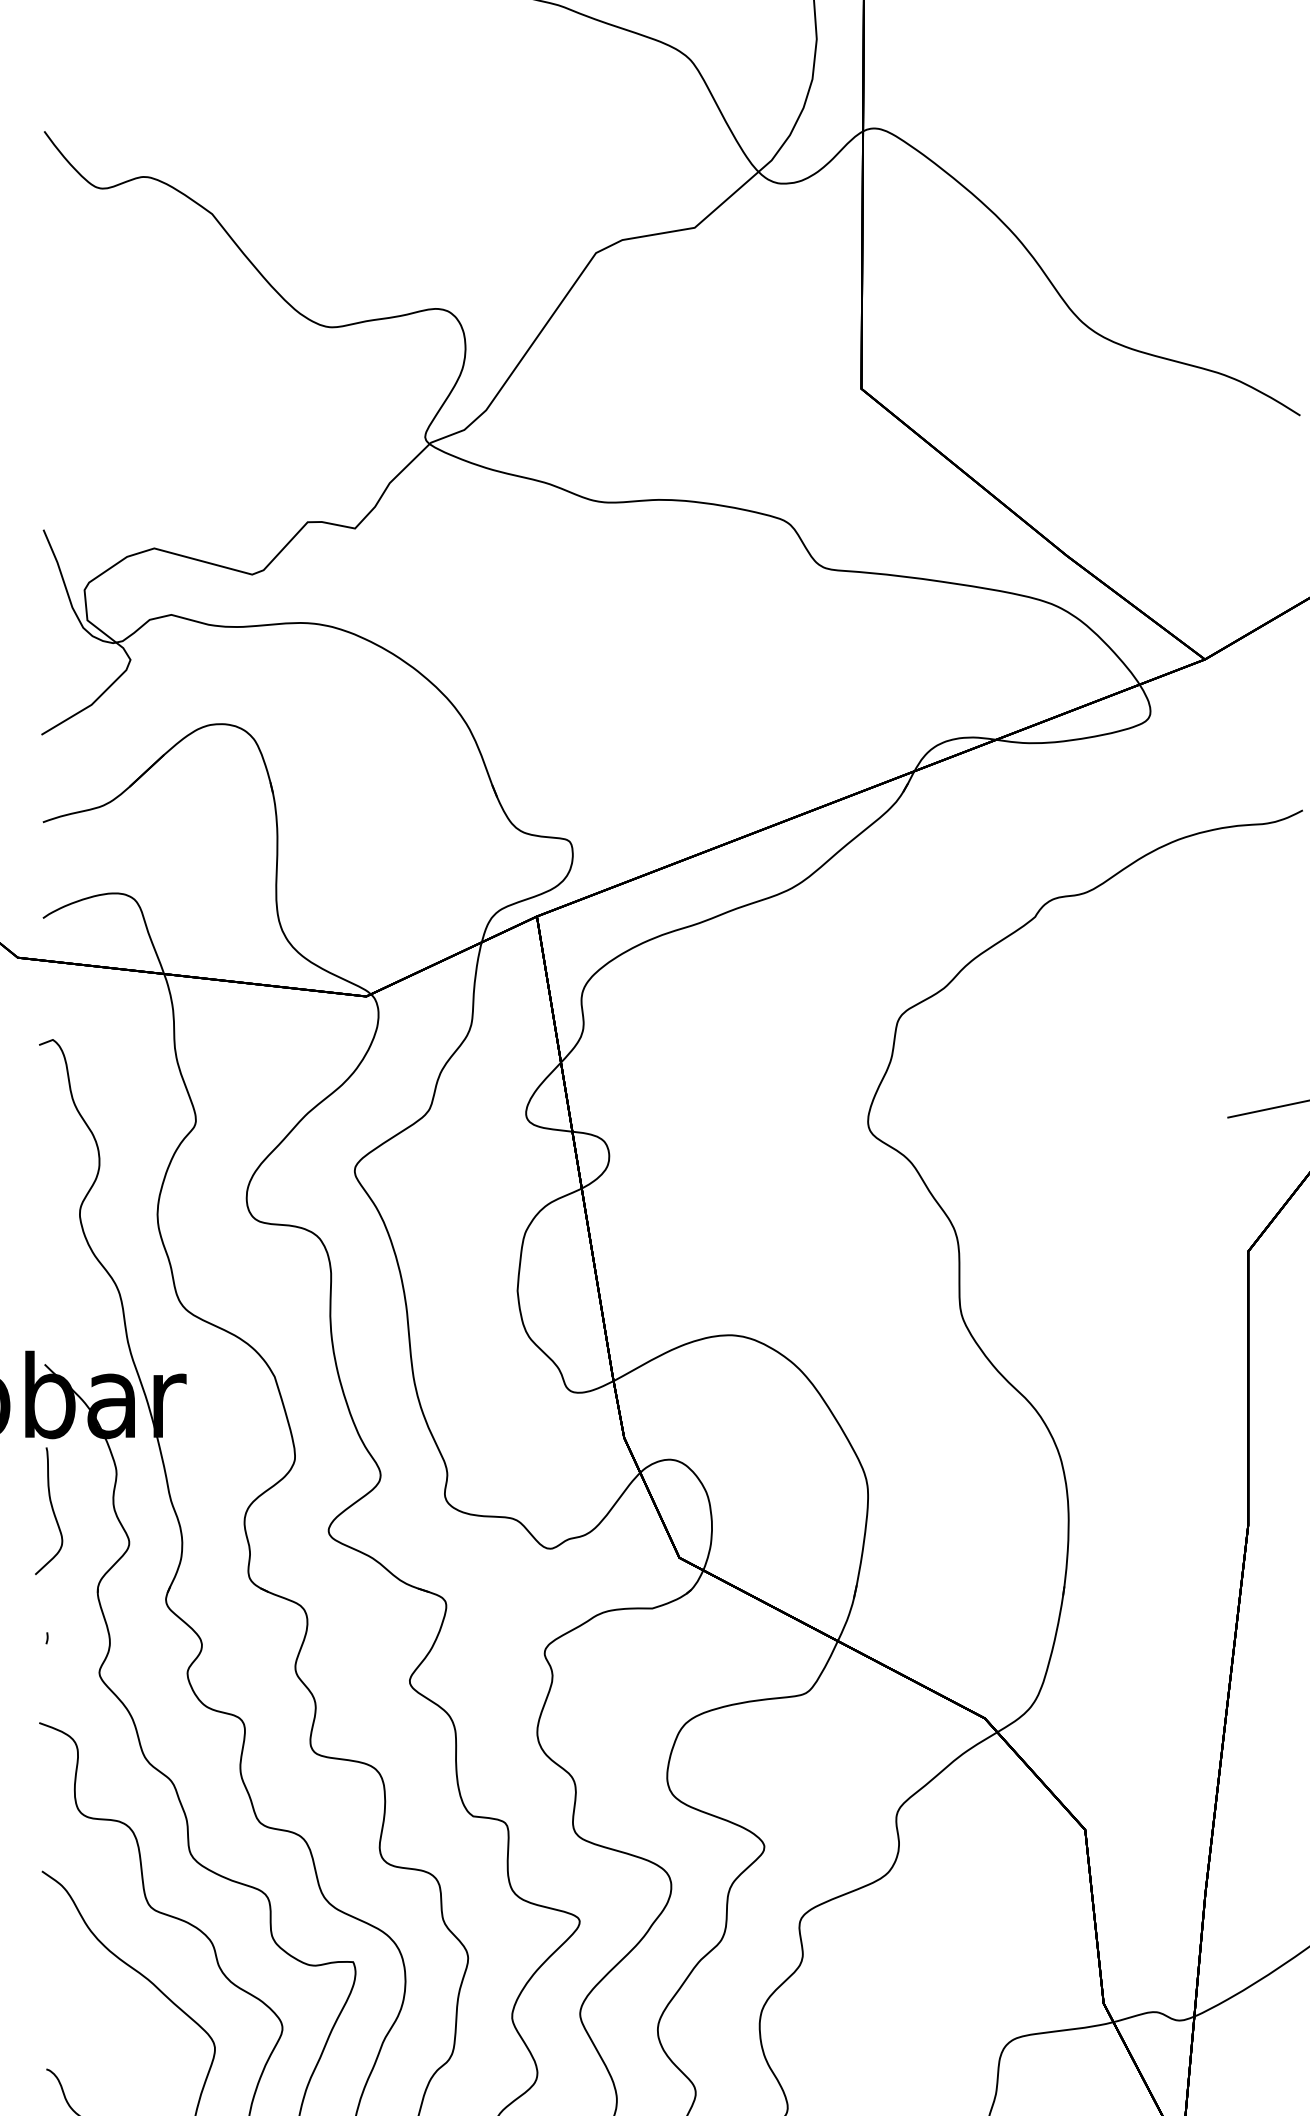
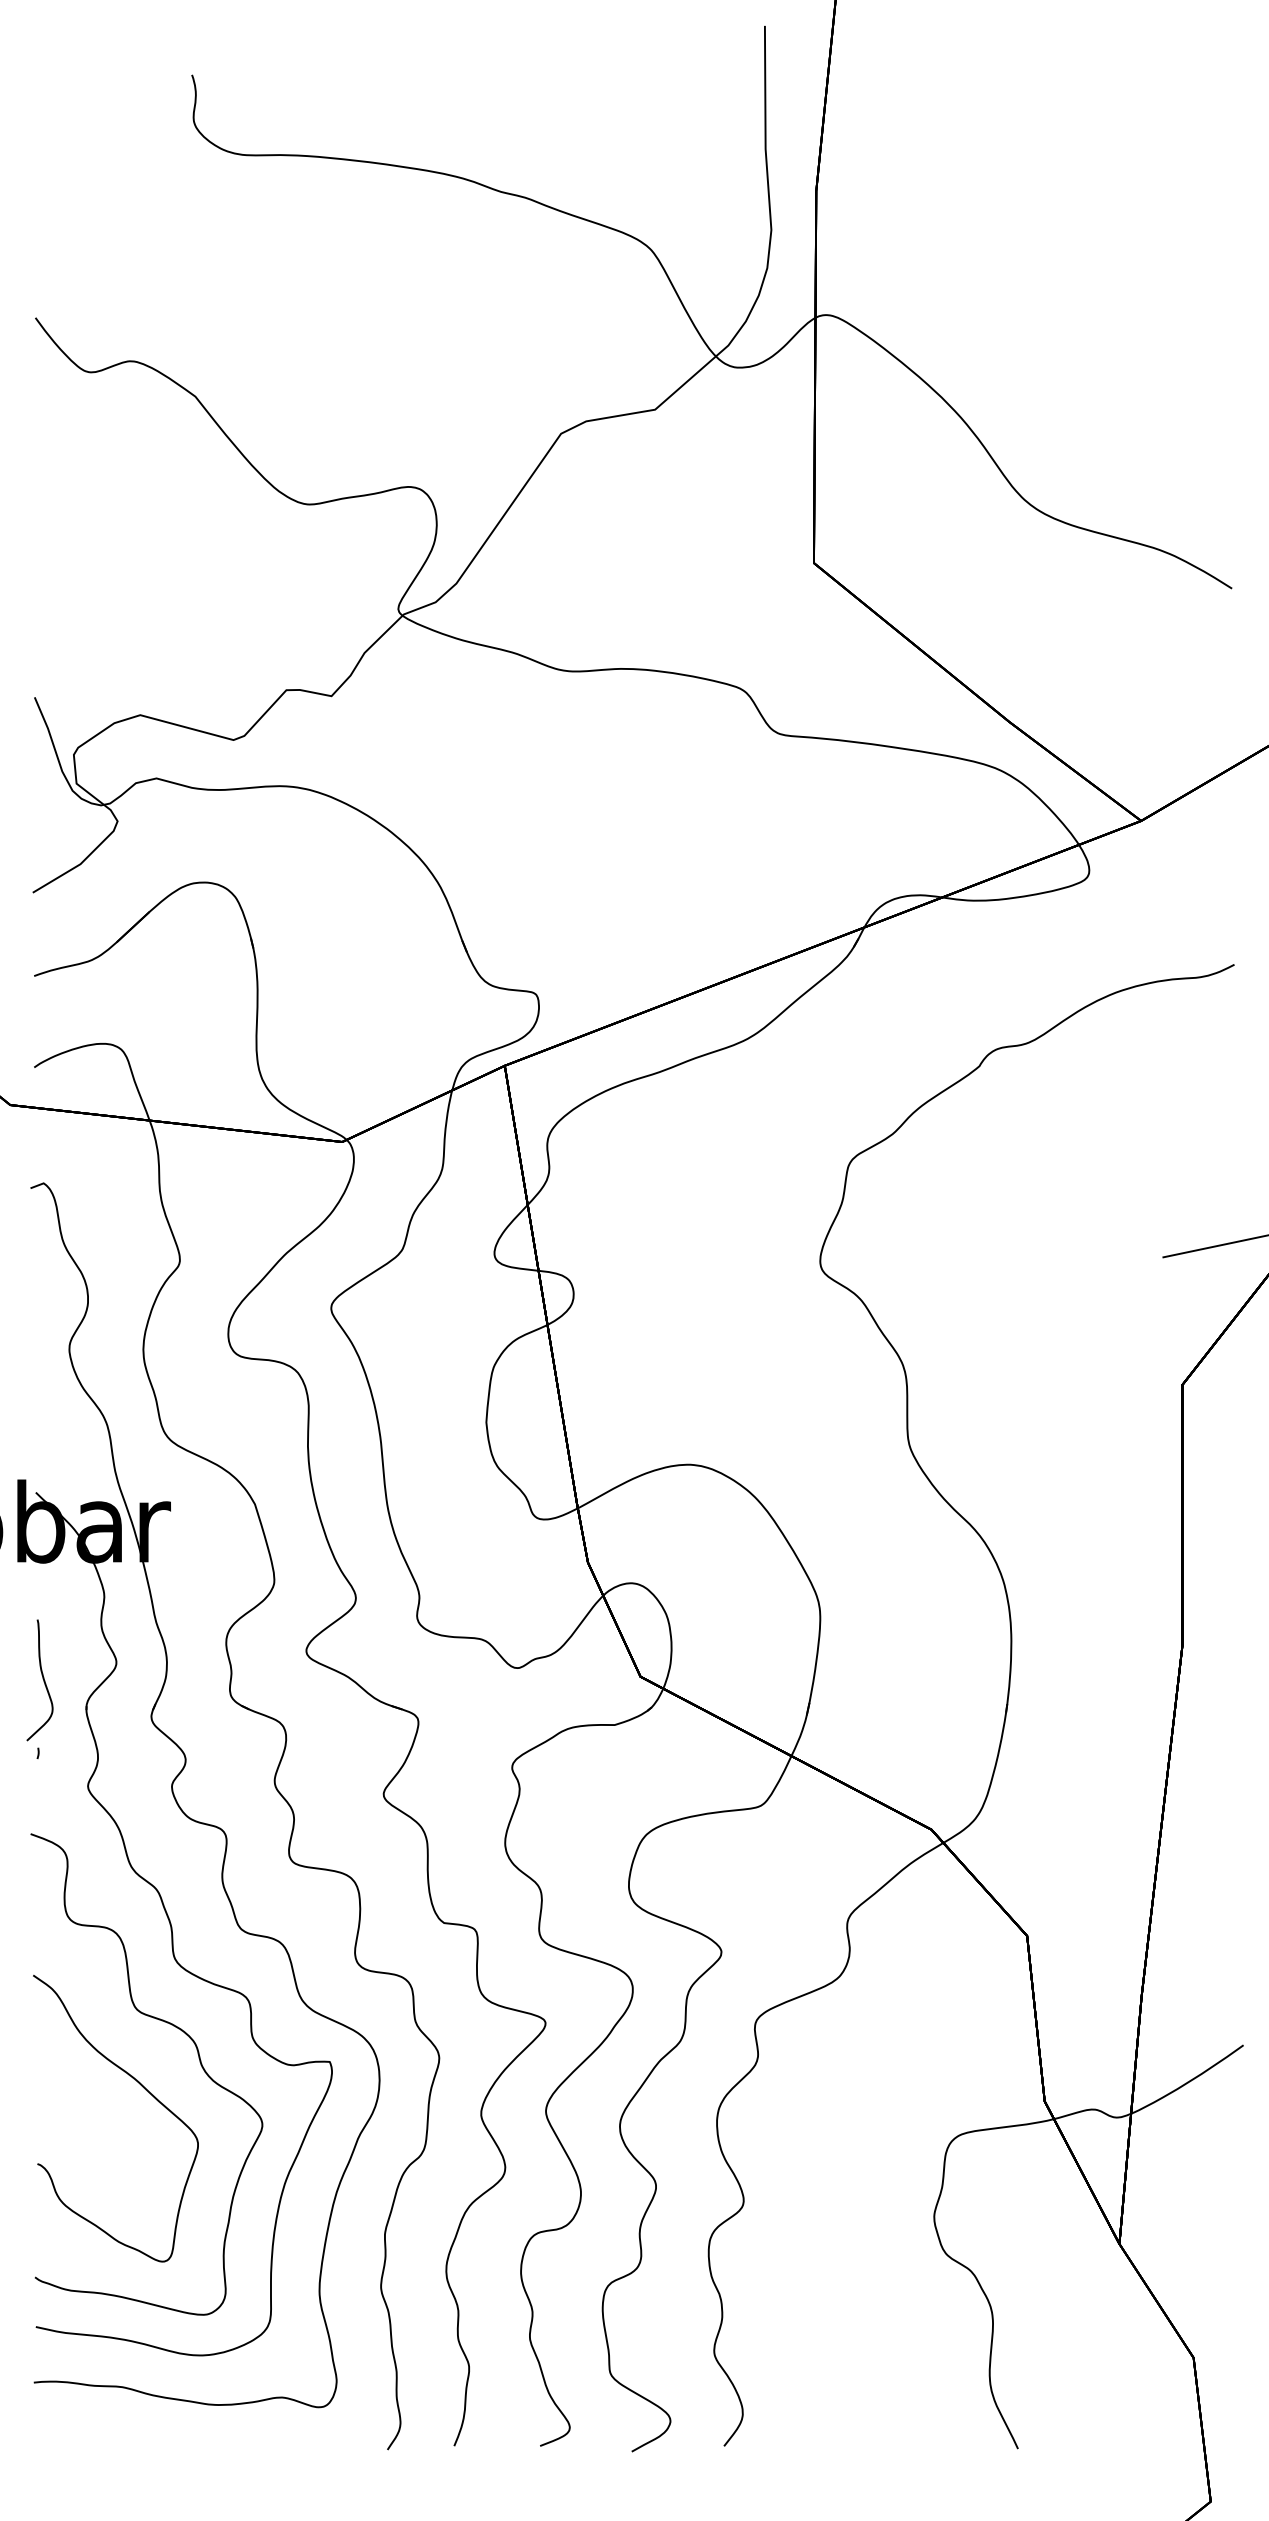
curve: (51, 1510) -> (42, 1679), moved

